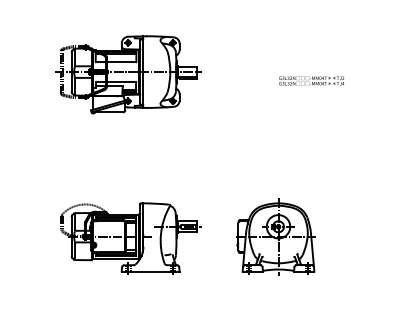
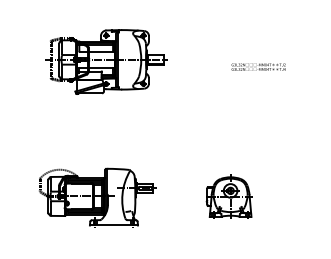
part: (276, 236) -> (229, 196), size x0.7
part: (130, 237) -> (97, 197), moved

